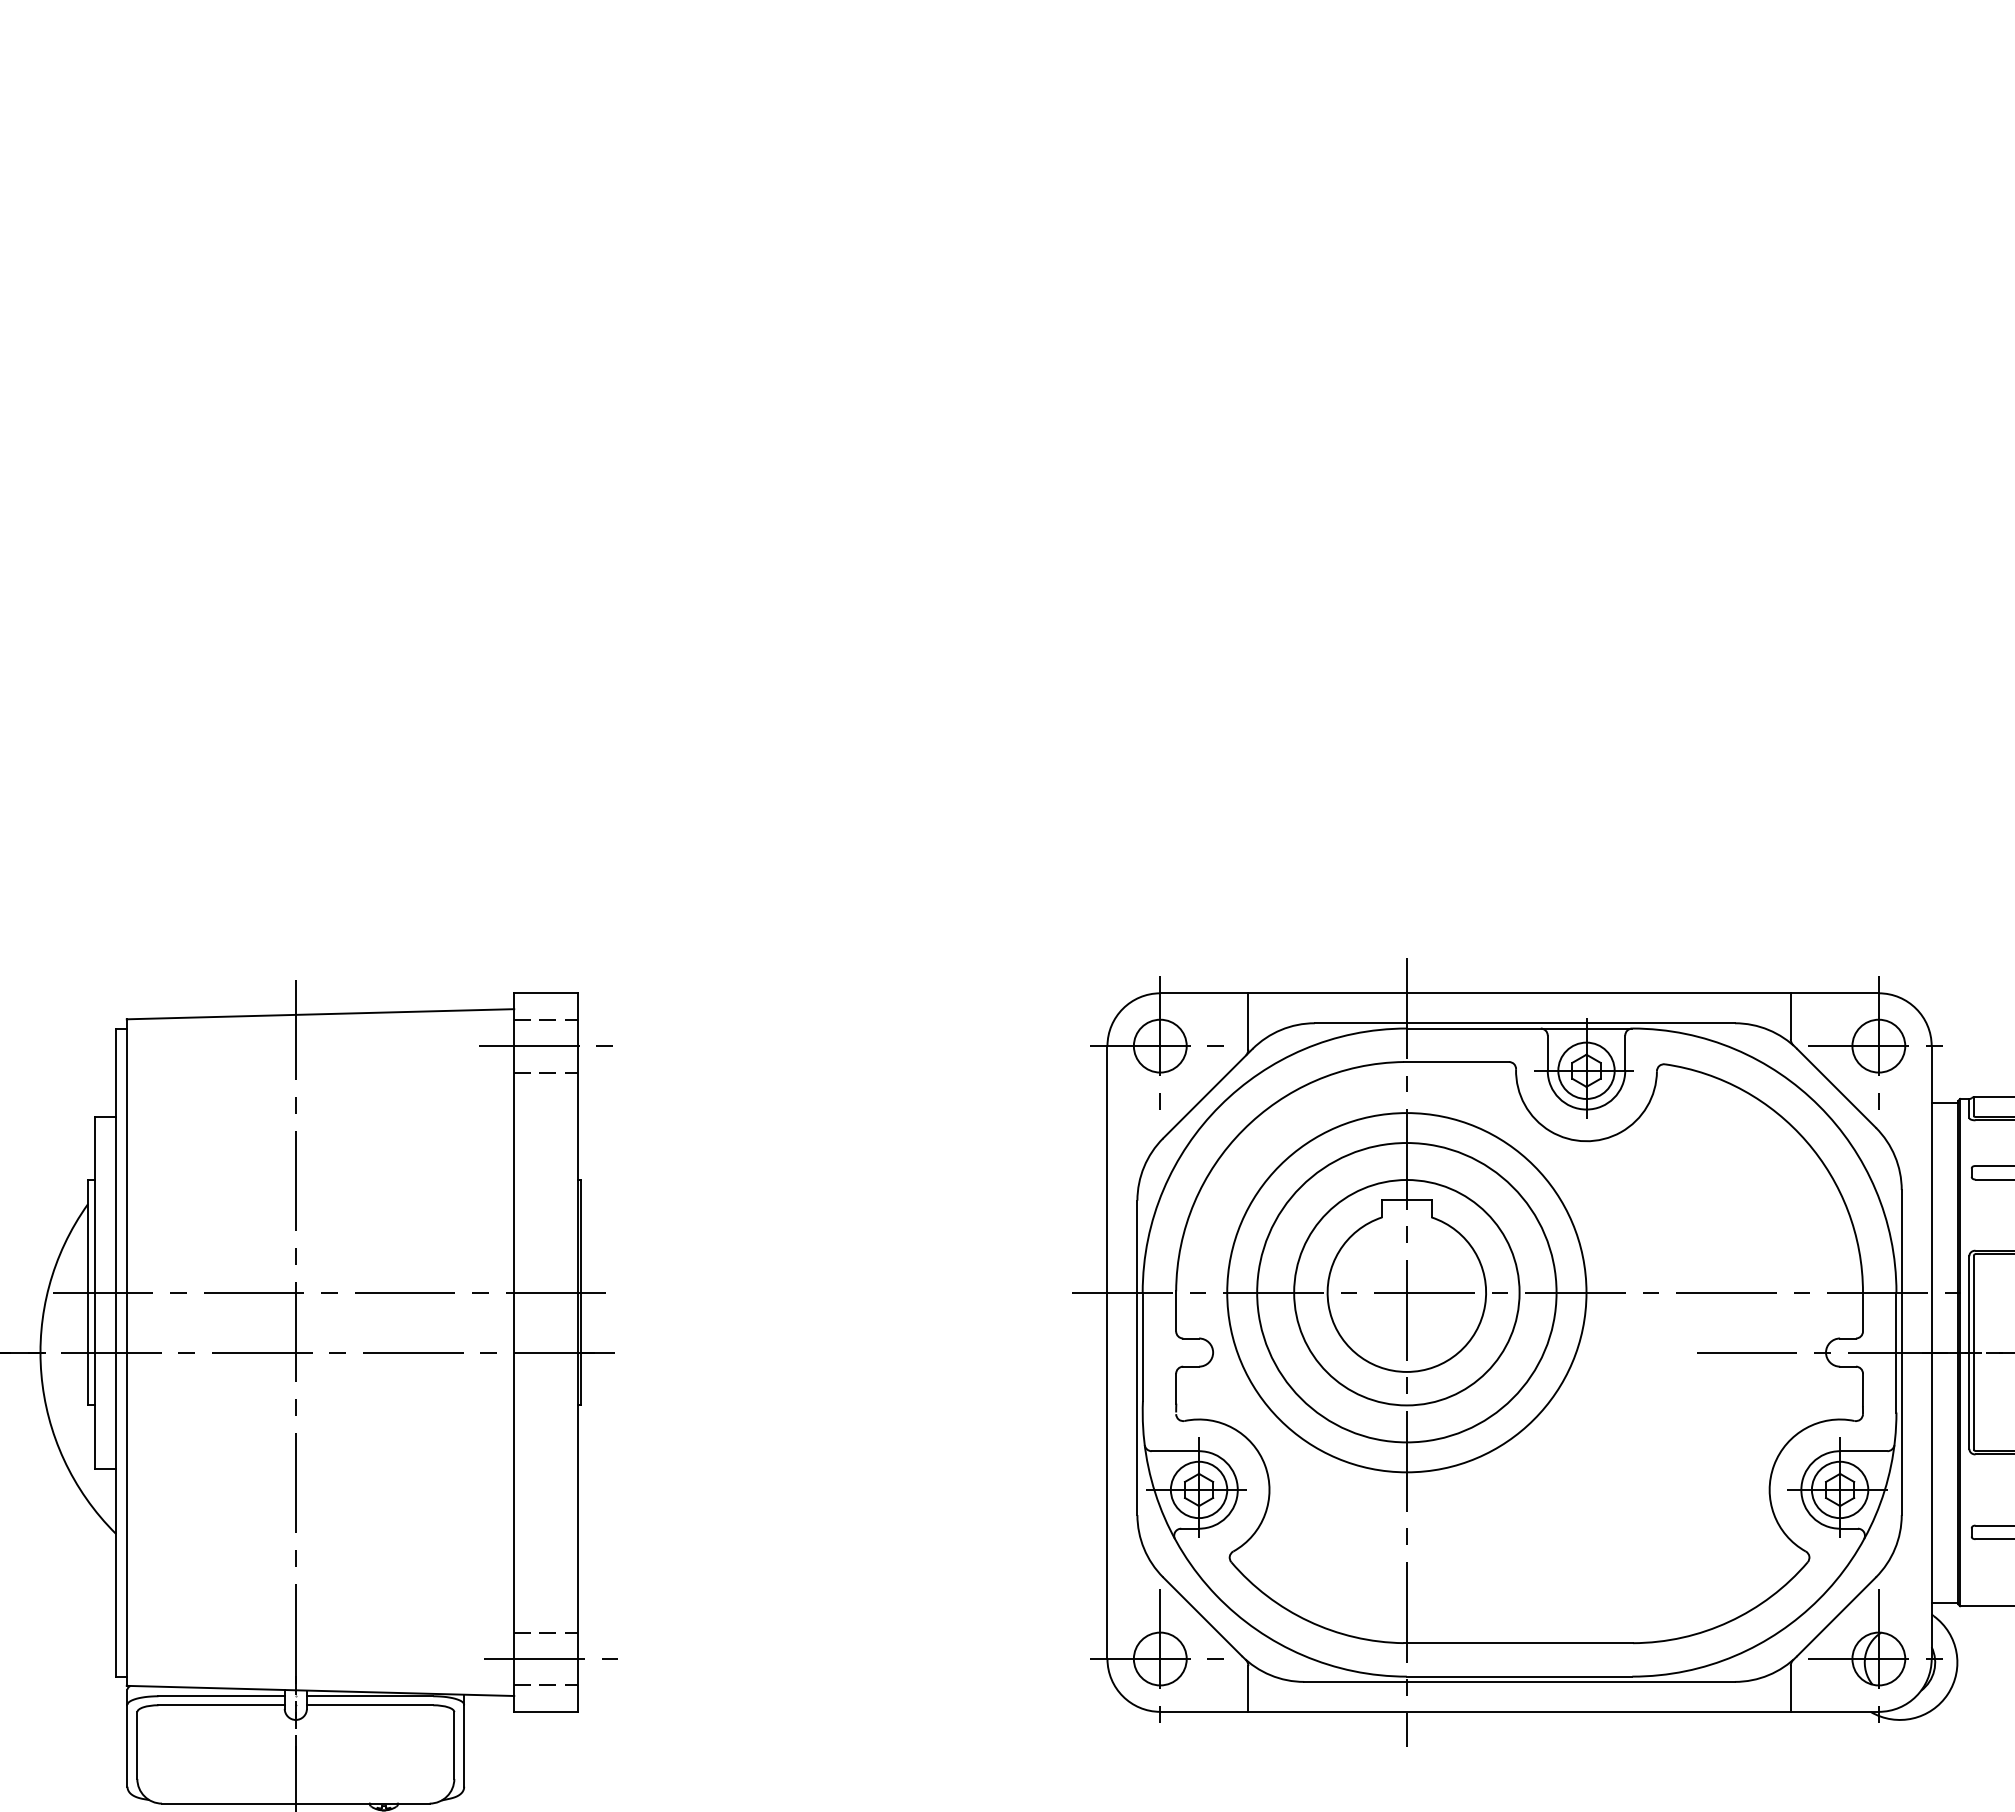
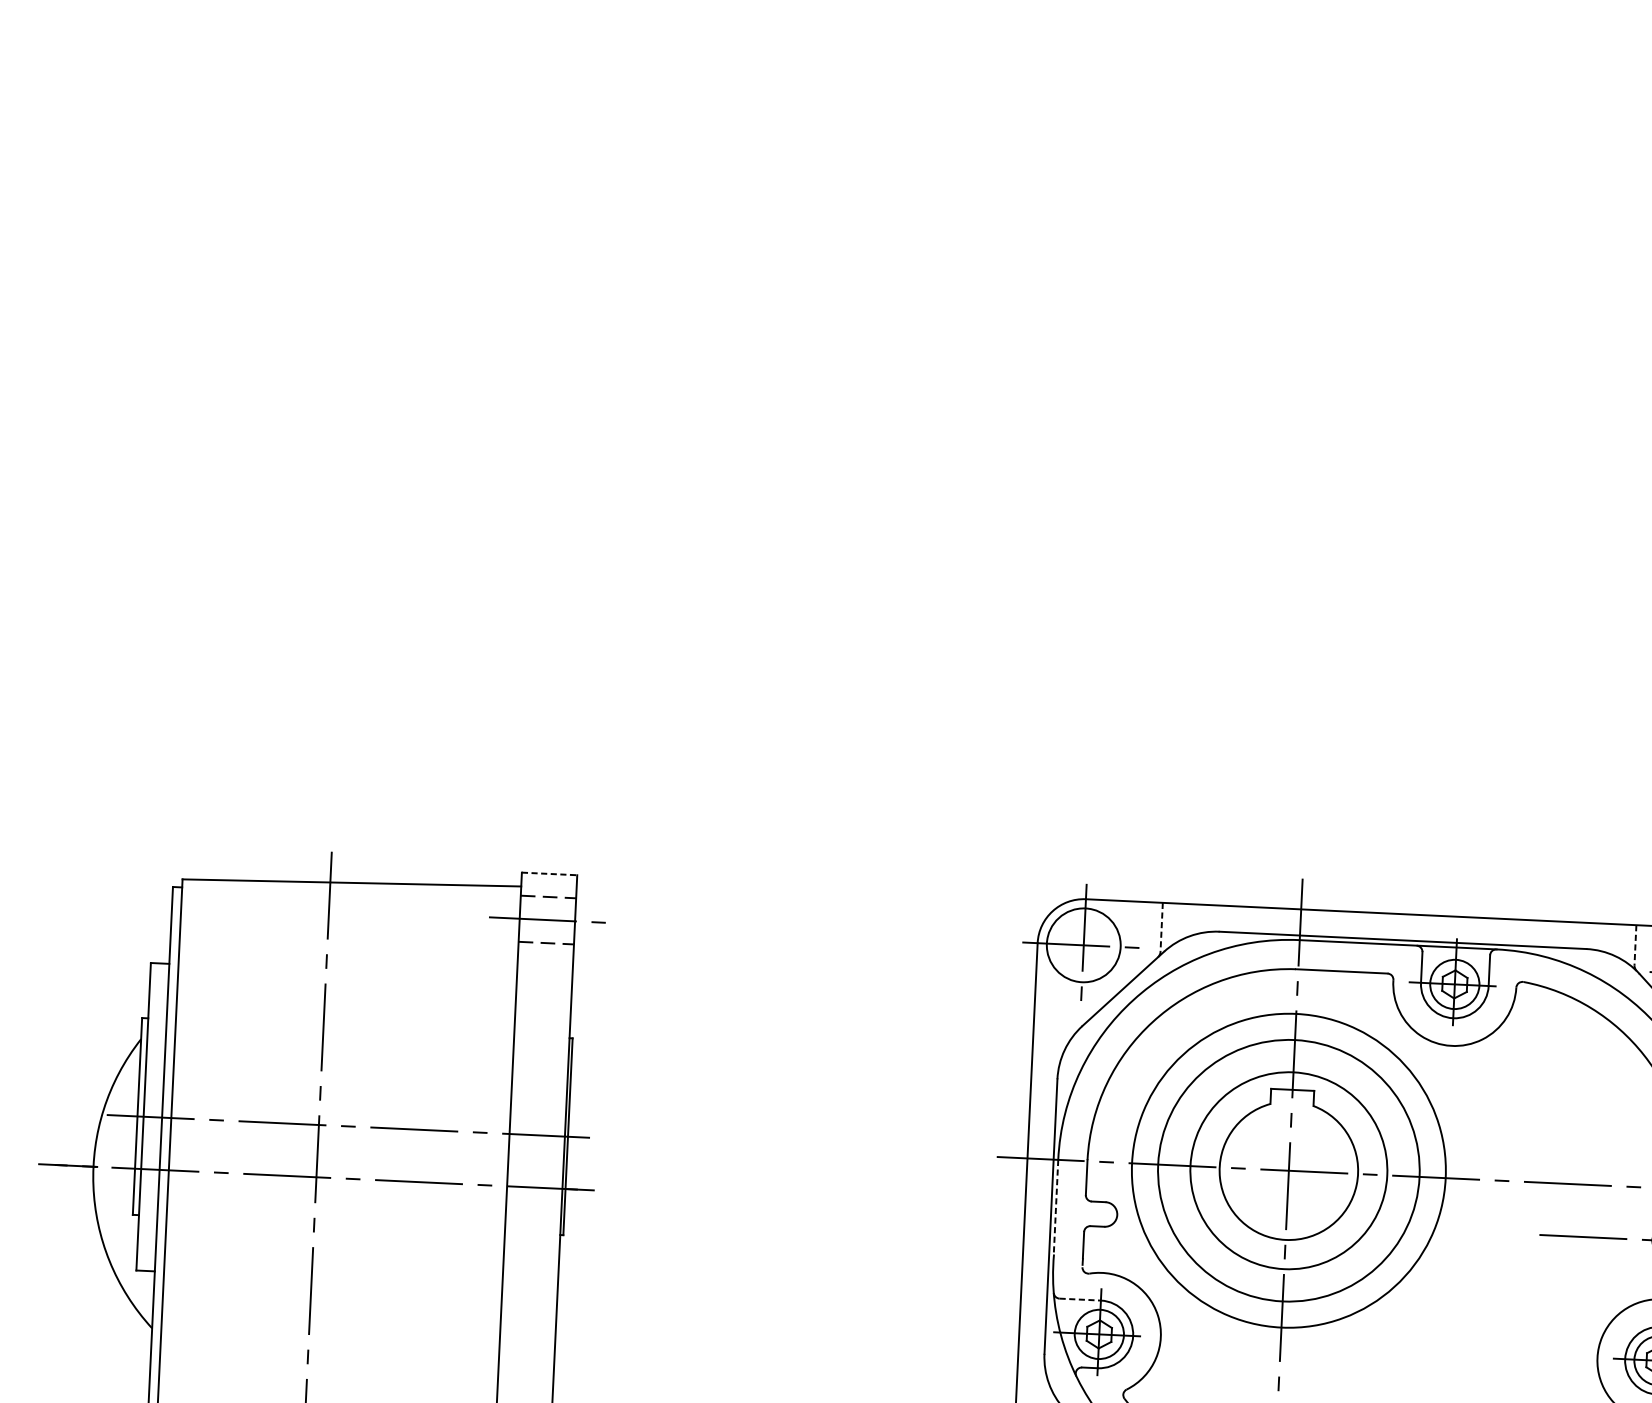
line: (545, 993) -> (549, 874), solid -> dashed
line: (1790, 1016) -> (1635, 945), solid -> dashed
line: (1248, 1021) -> (1161, 927), solid -> dashed
circle: (1159, 1045) -> (1083, 944), size x1.6
line: (1142, 1347) -> (1055, 1207), solid -> dashed
line: (1175, 1451) -> (1080, 1299), solid -> dashed

